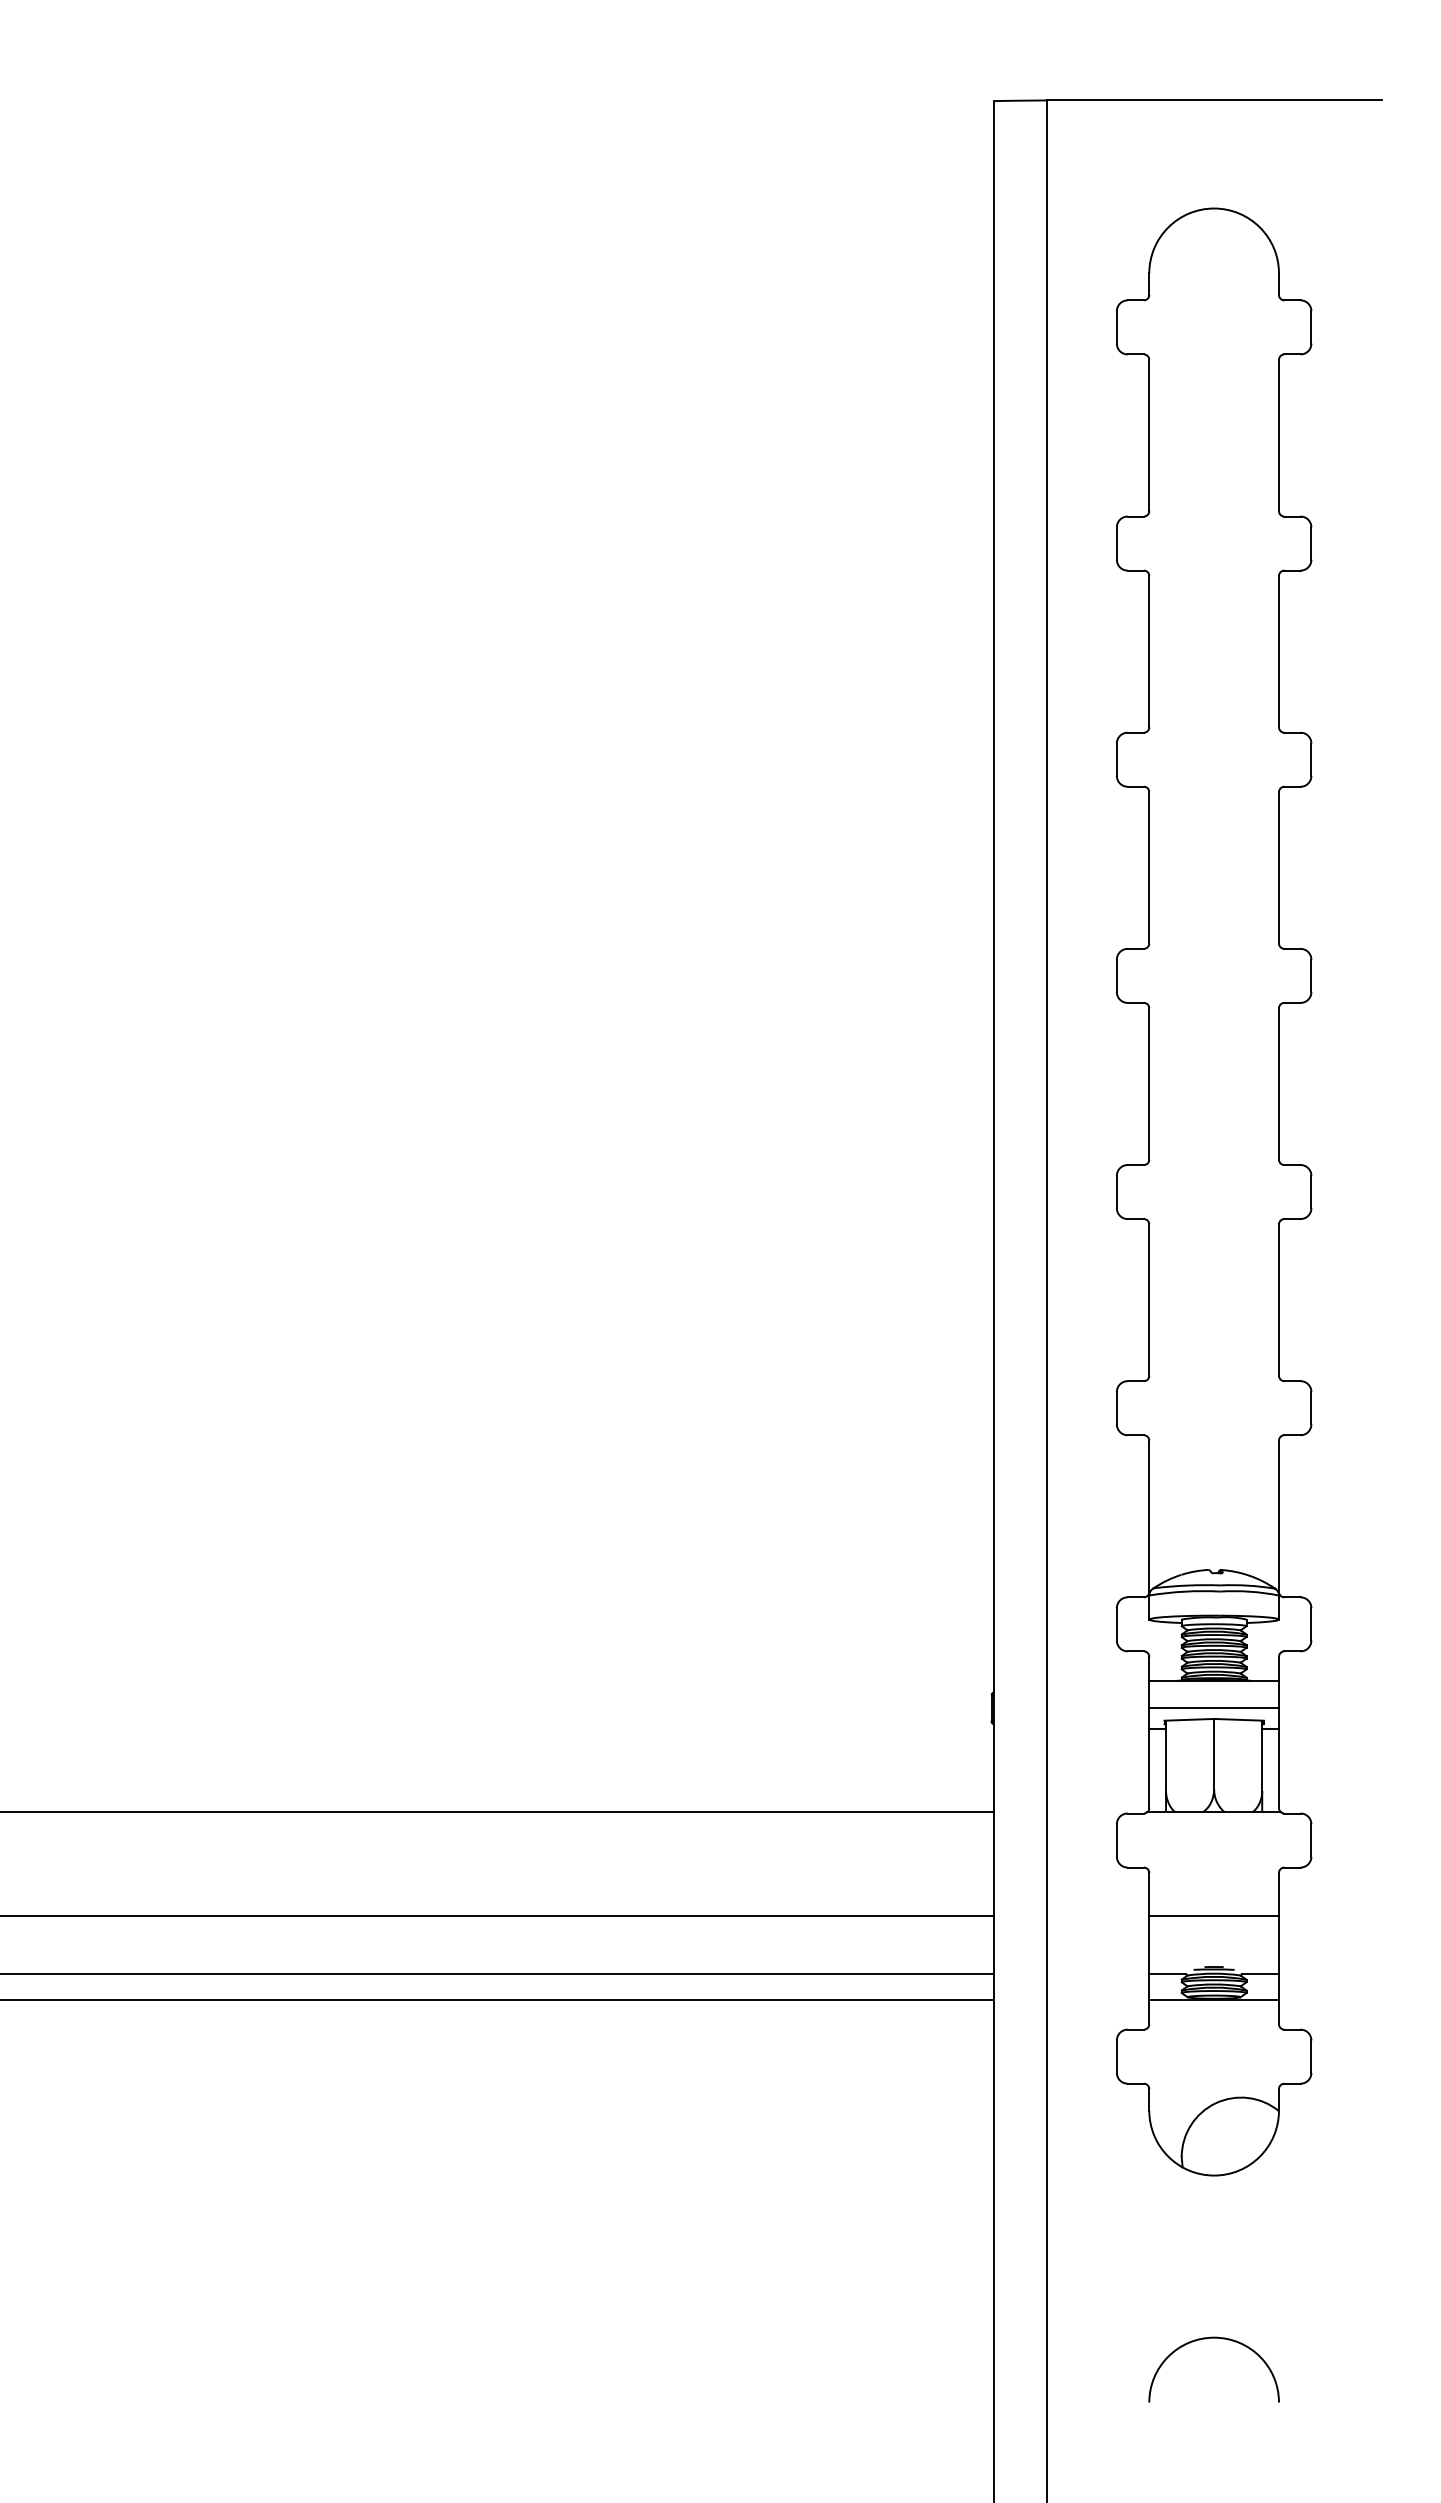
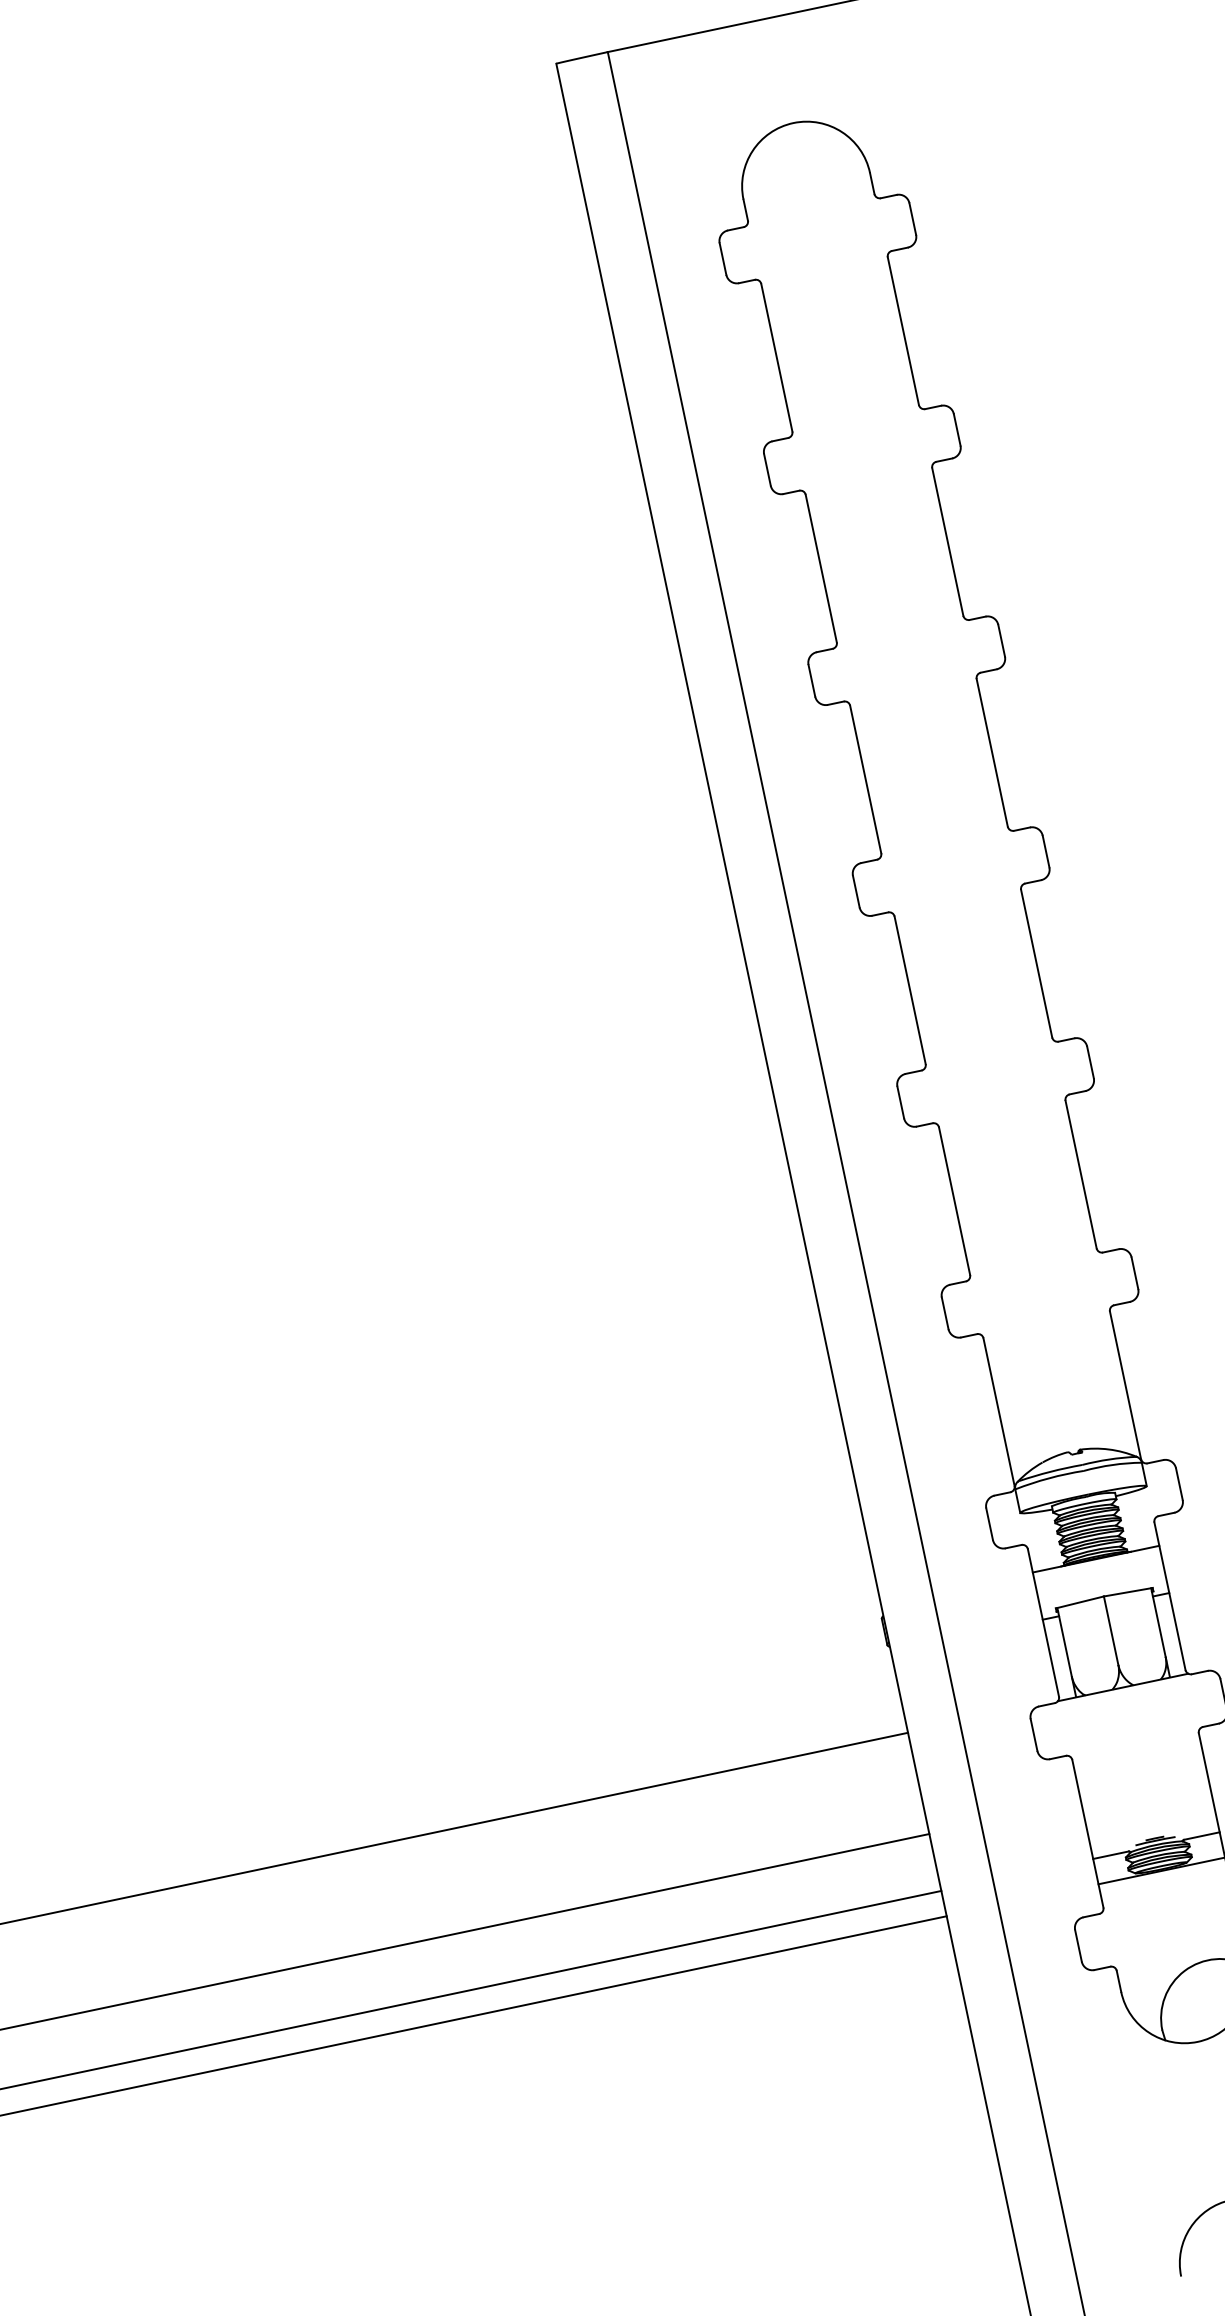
line: (1213, 1707) -> (1100, 1585), removed
line: (1213, 1916) -> (1143, 1789), removed

